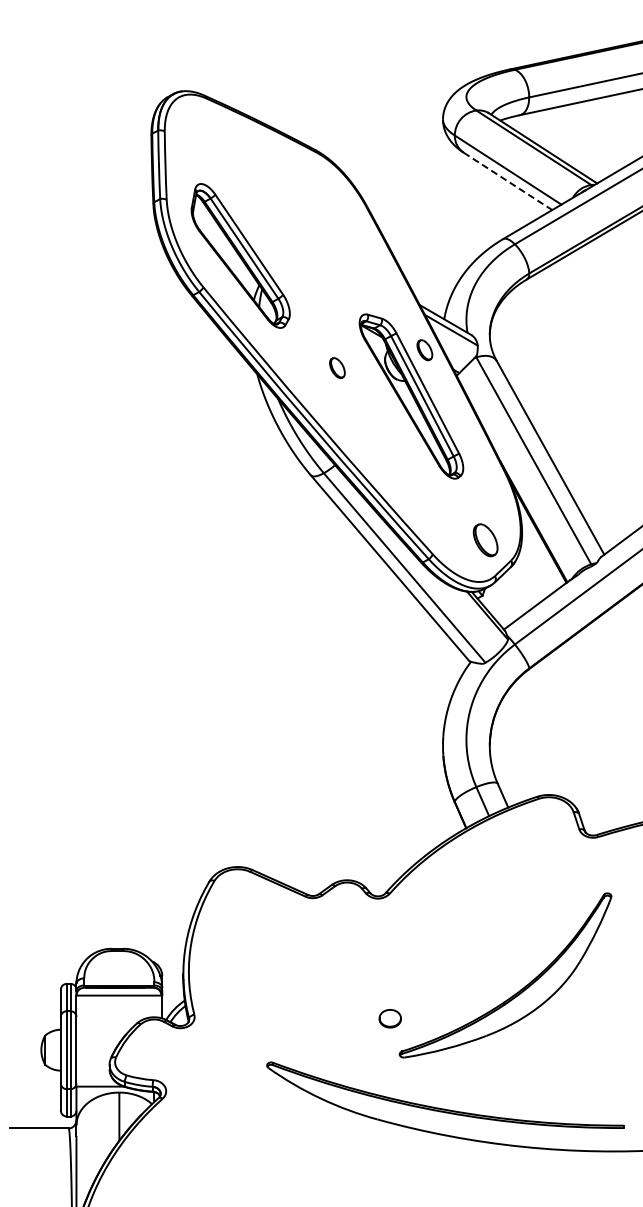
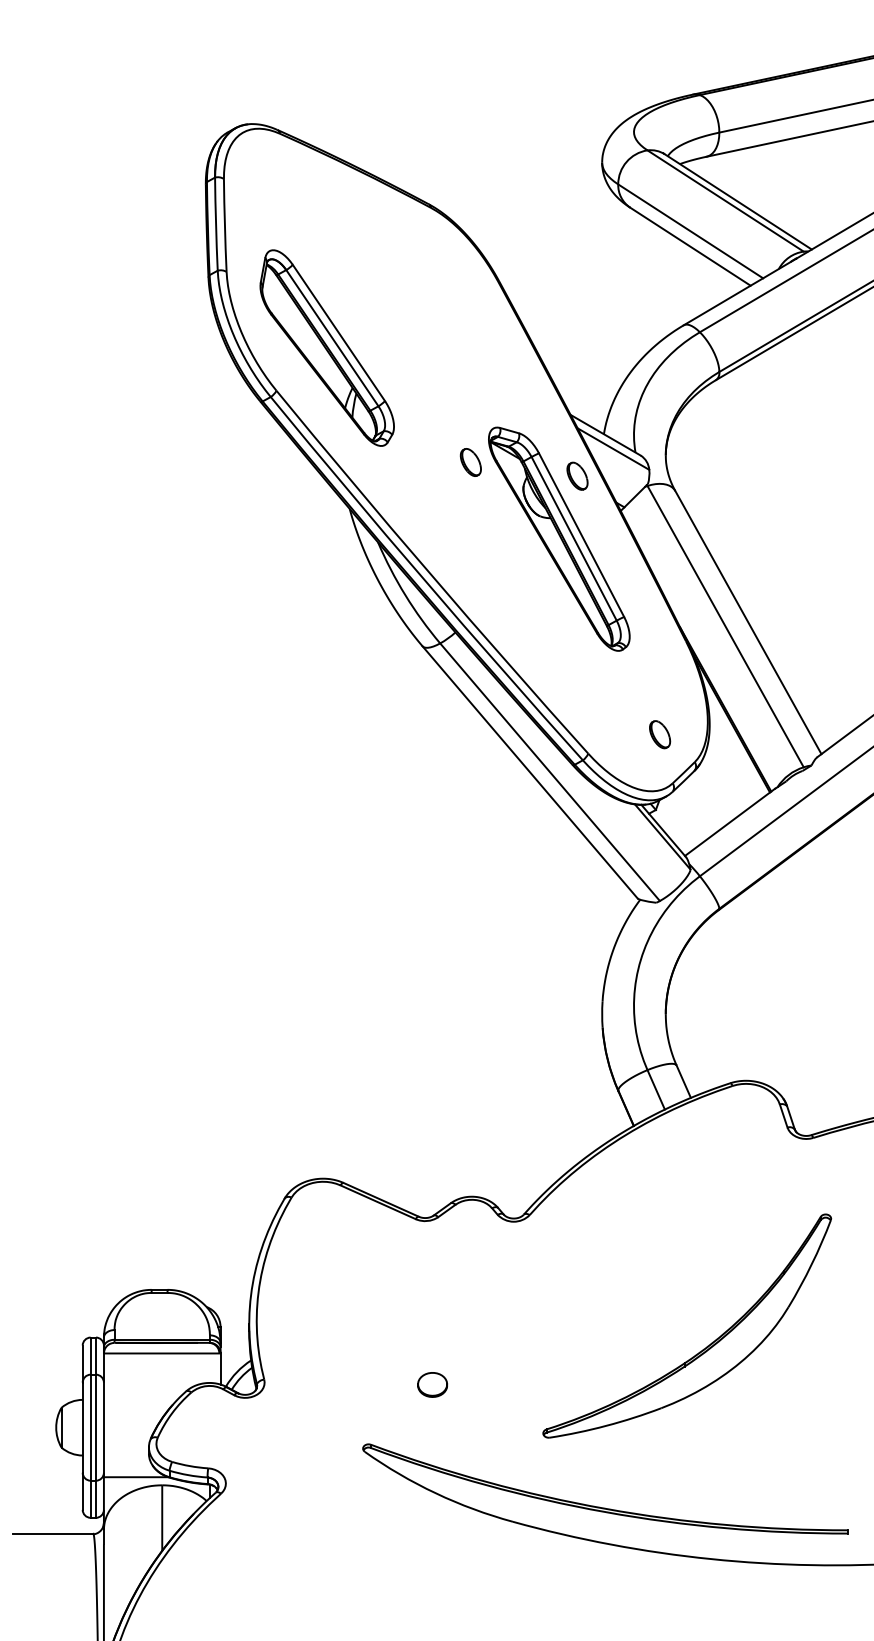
line: (507, 181) -> (689, 246), dashed -> solid
part: (337, 367) -> (470, 461), moved
part: (485, 540) -> (659, 734), size x0.62
part: (389, 1018) -> (431, 1384), moved

